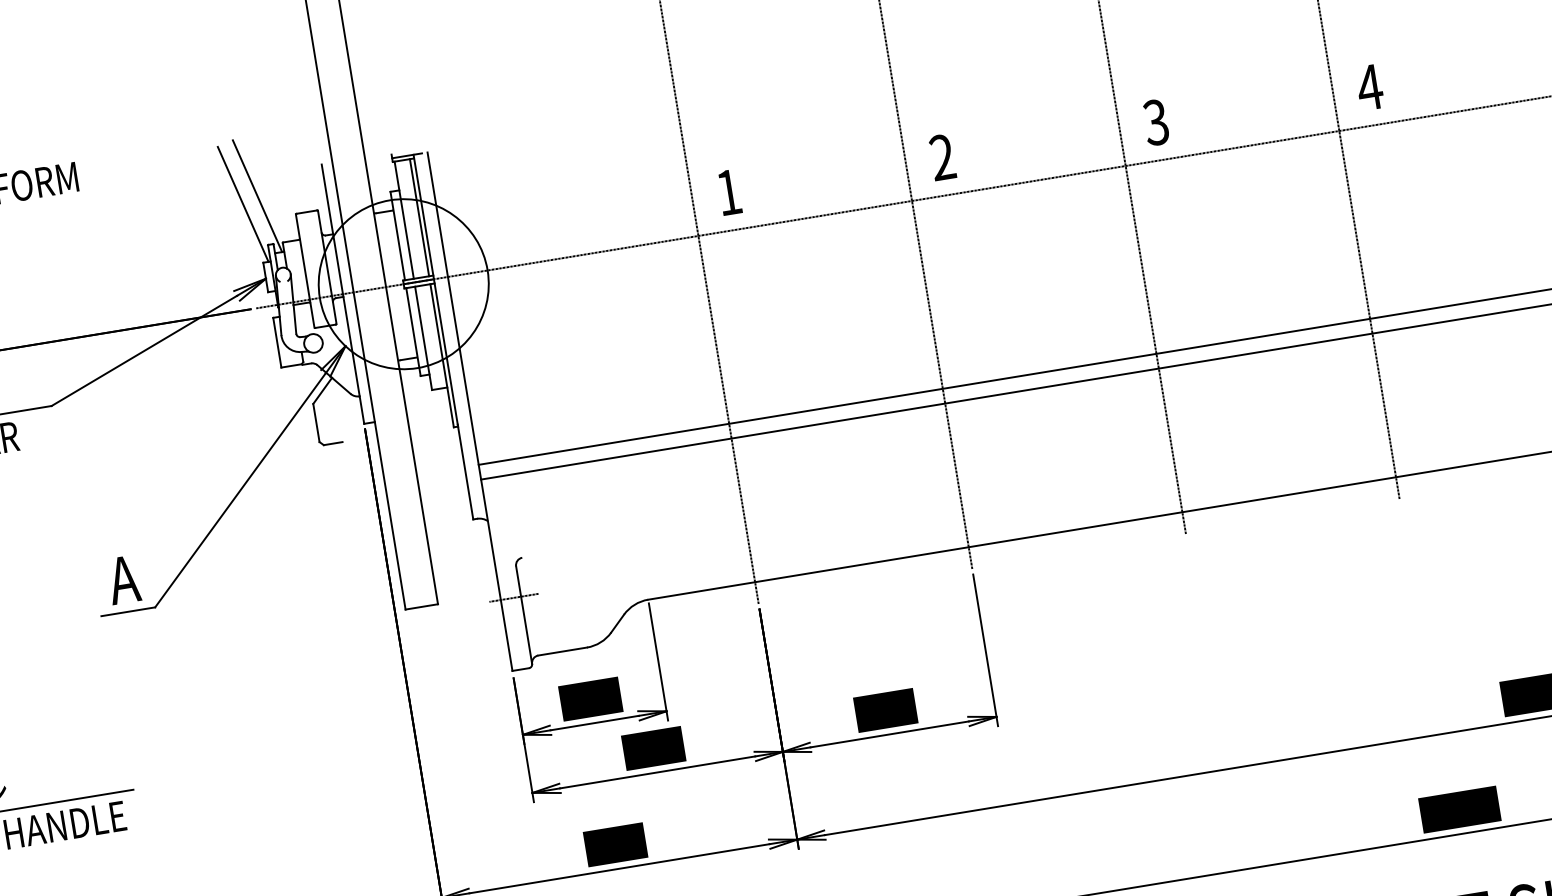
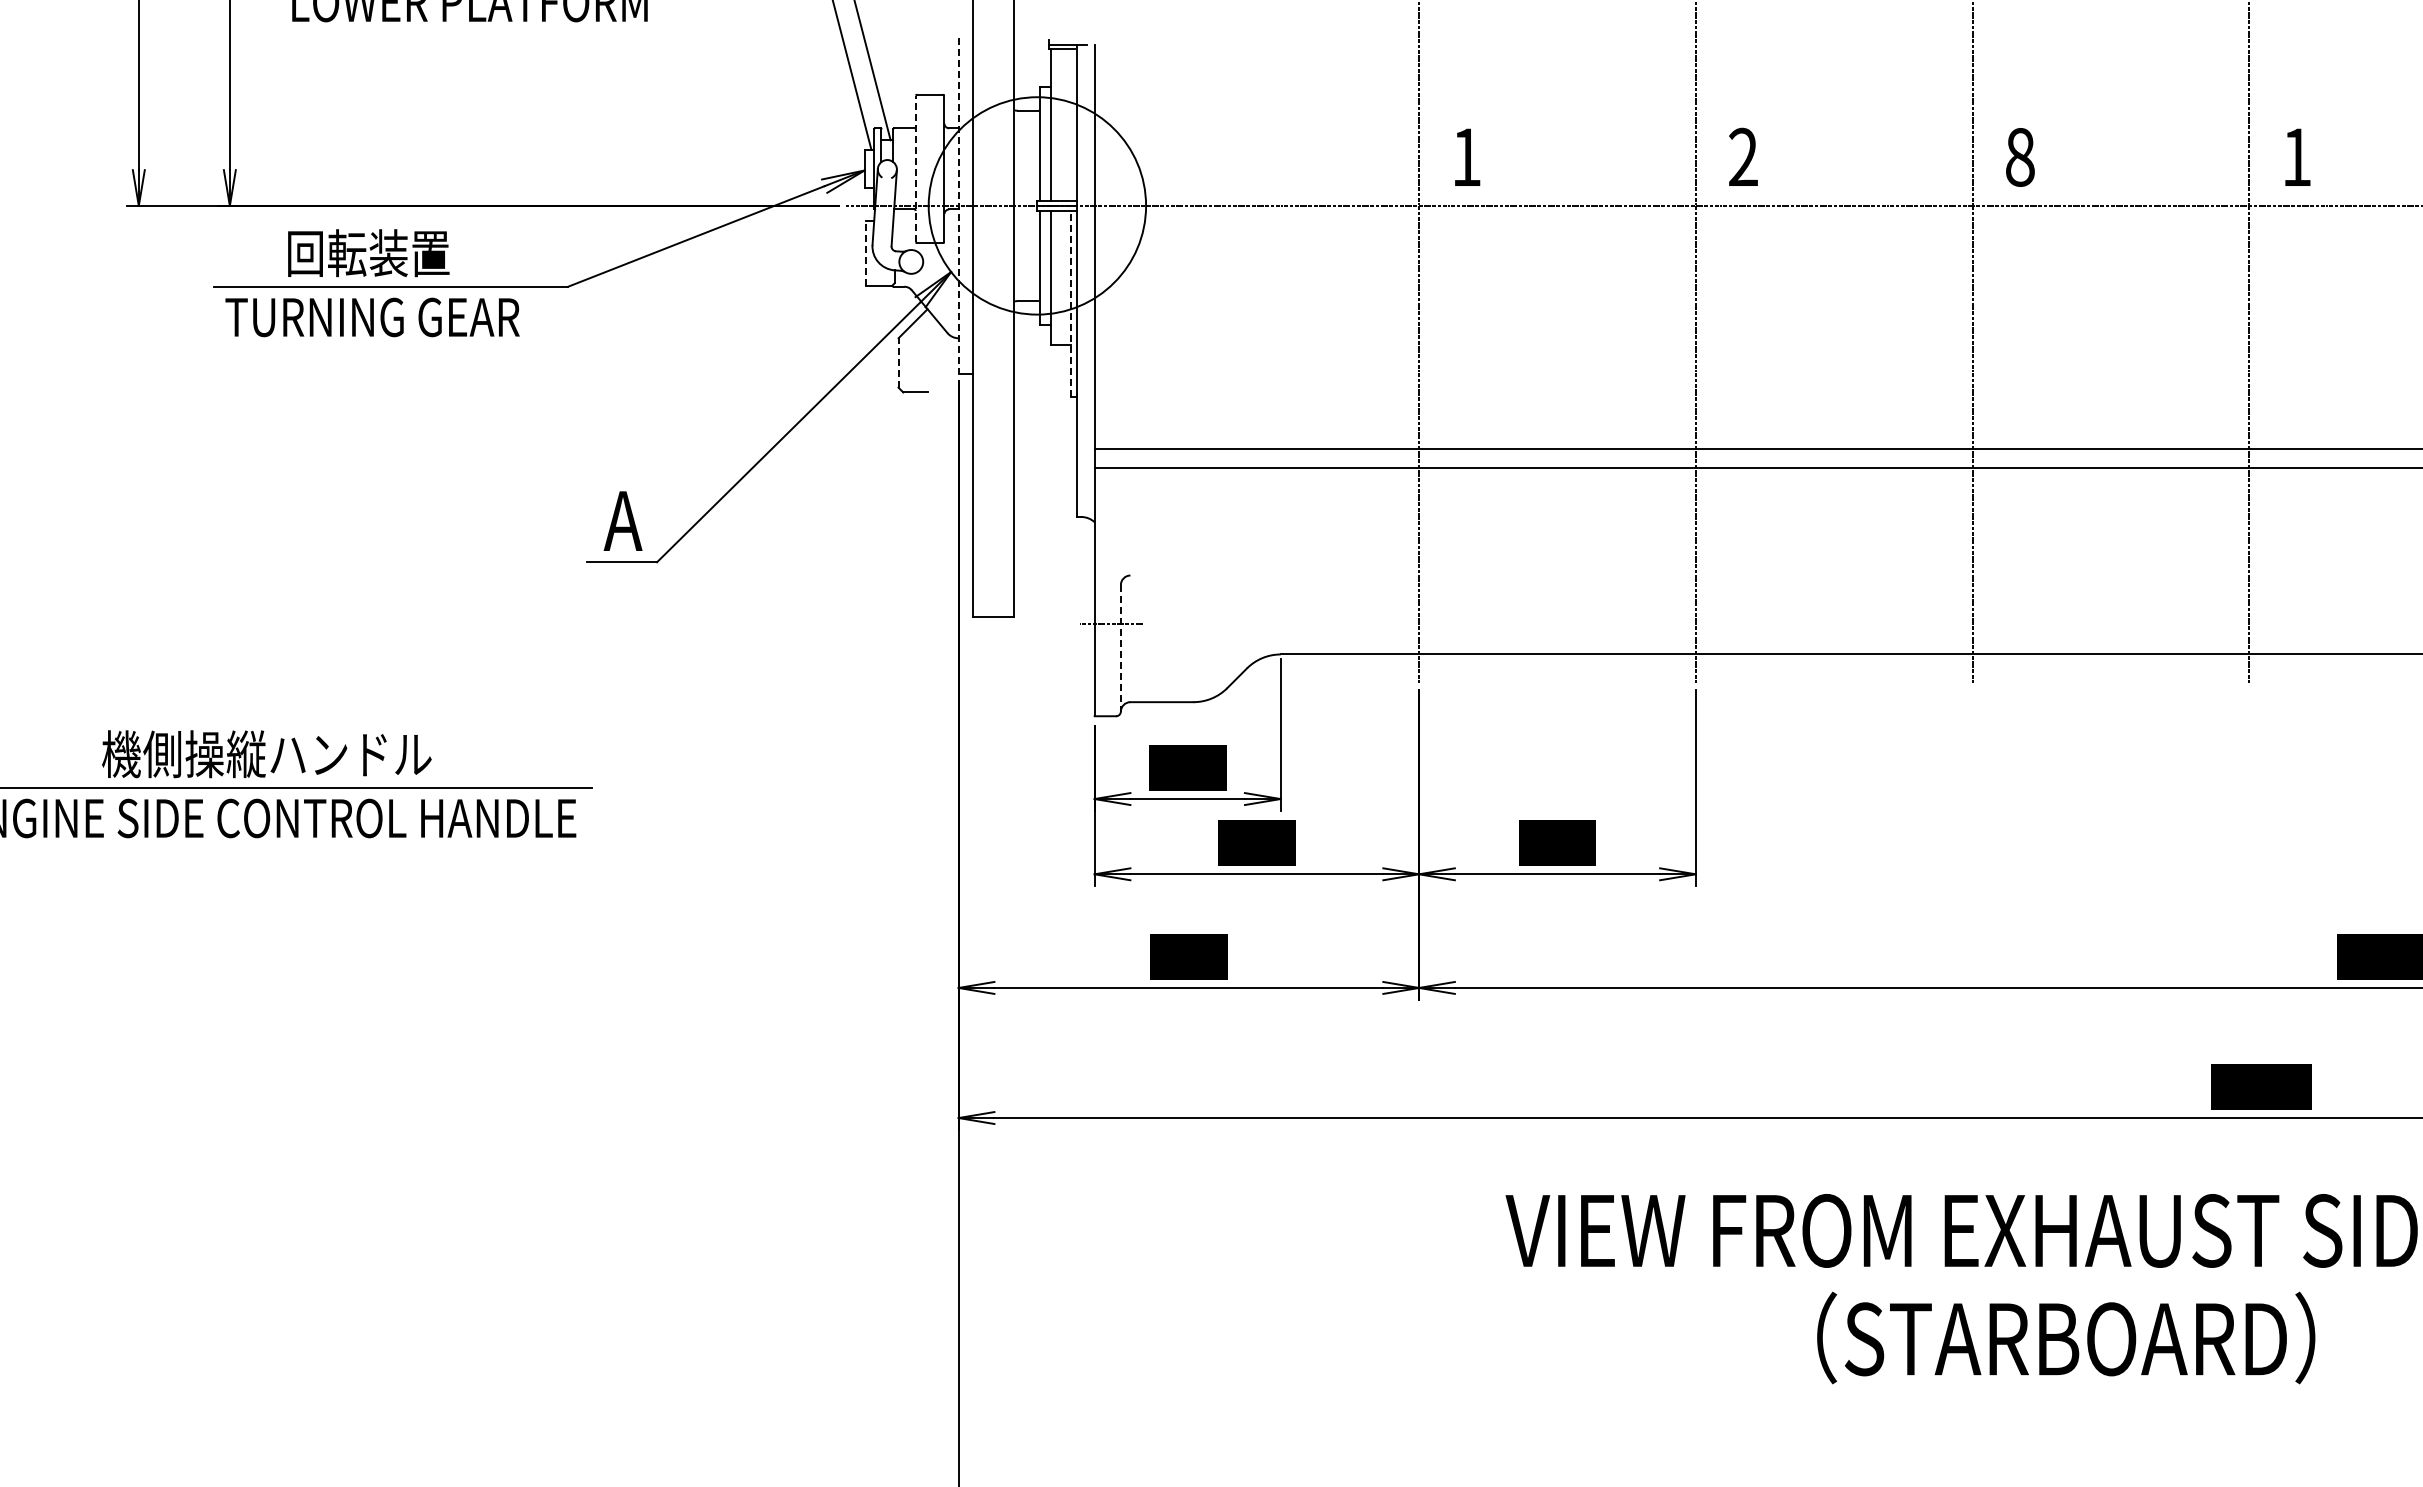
text: (1369, 86) -> (2296, 156), 4 -> 1
text: (1155, 121) -> (2019, 156), 3 -> 8
line: (419, 217) -> (1071, 125), removed
line: (304, 270) -> (915, 168), solid -> dashed
line: (342, 293) -> (958, 205), solid -> dashed
line: (277, 342) -> (865, 253), solid -> dashed
line: (442, 356) -> (1071, 304), solid -> dashed
line: (316, 422) -> (898, 362), solid -> dashed
line: (523, 615) -> (1120, 648), solid -> dashed

